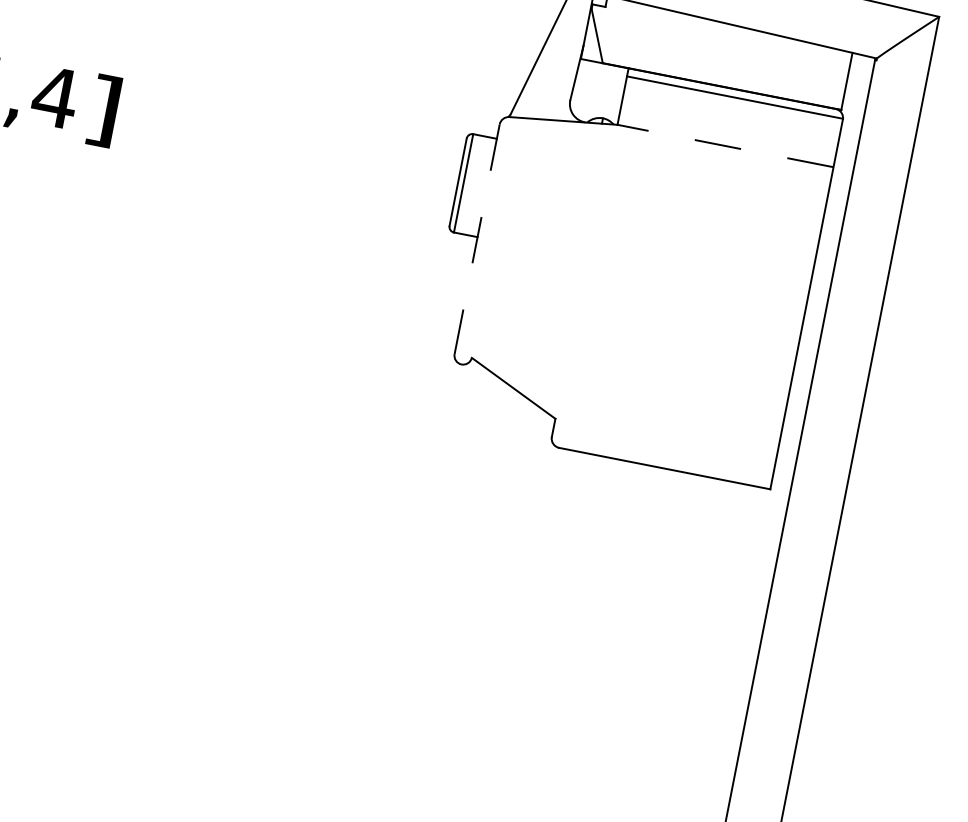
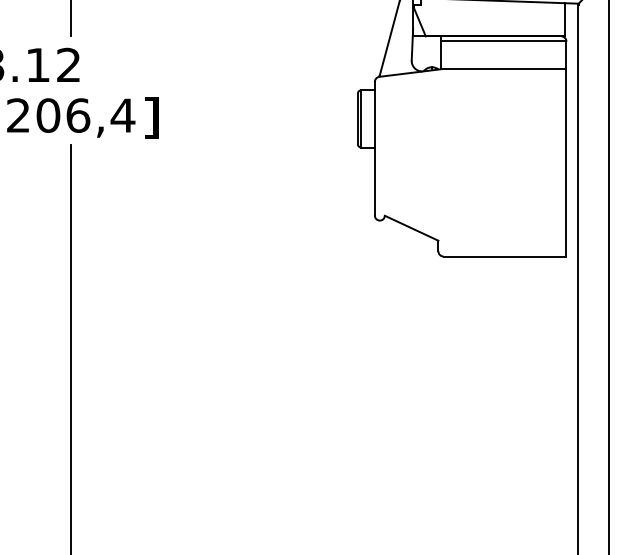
line: (725, 146) -> (503, 69), dashed -> solid
line: (476, 238) -> (374, 148), dashed -> solid

